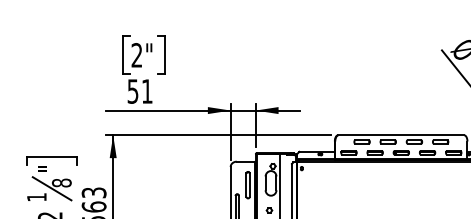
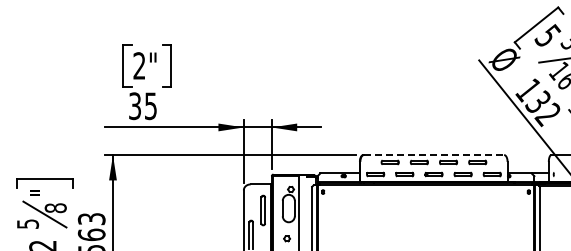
text: (139, 91) -> (142, 106), 51 -> 35
line: (401, 135) -> (434, 155), solid -> dashed
text: (37, 196) -> (28, 223), 1 -> 5

